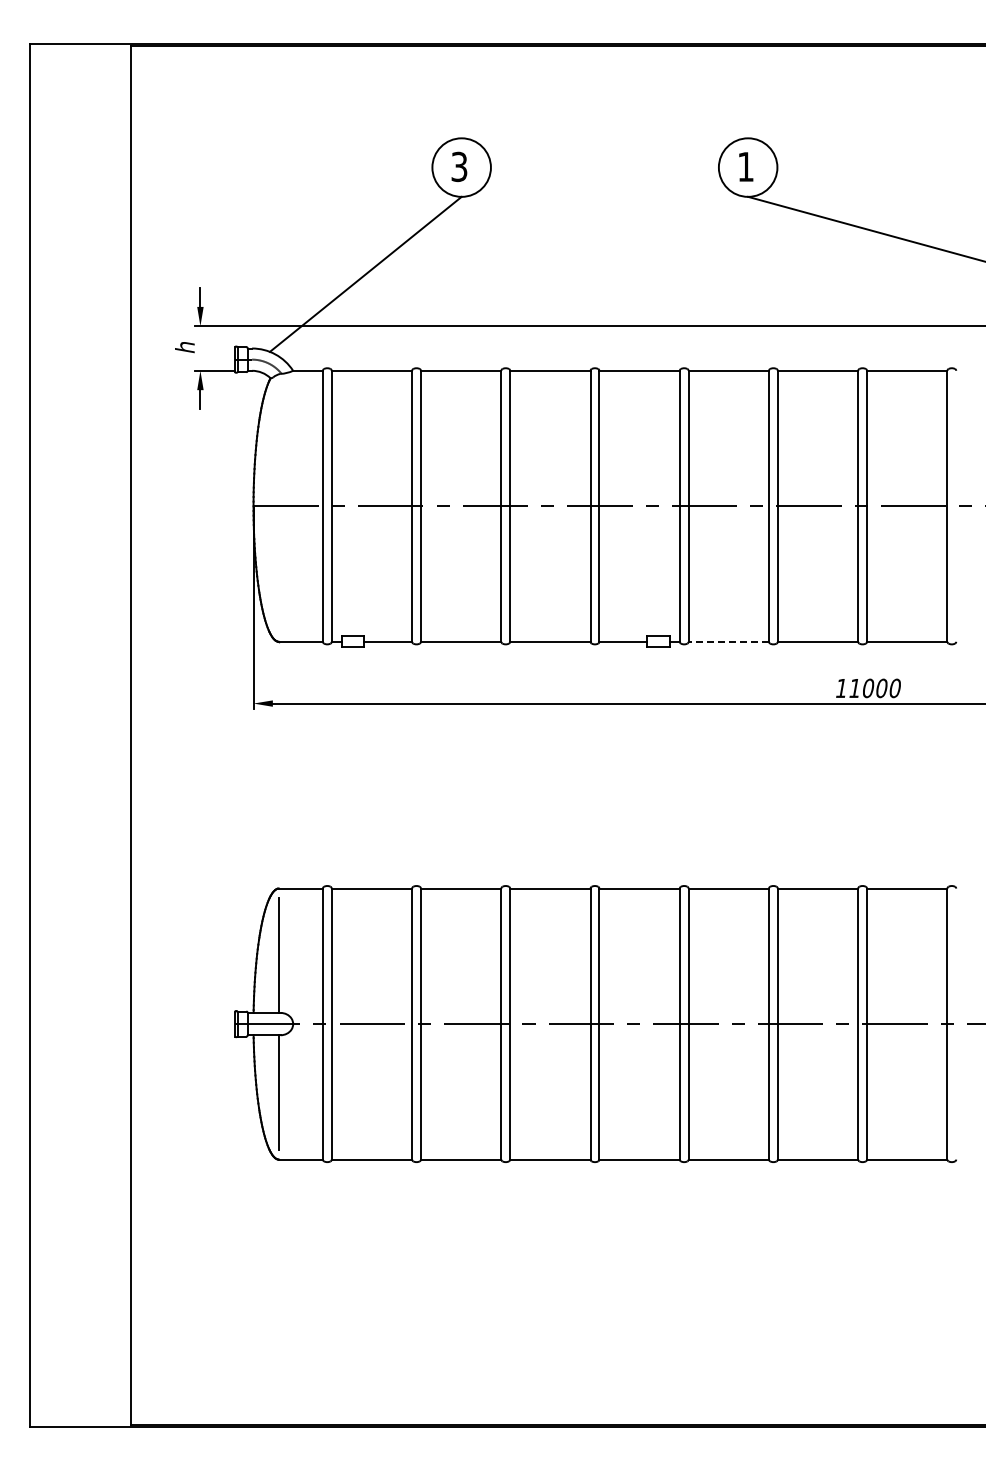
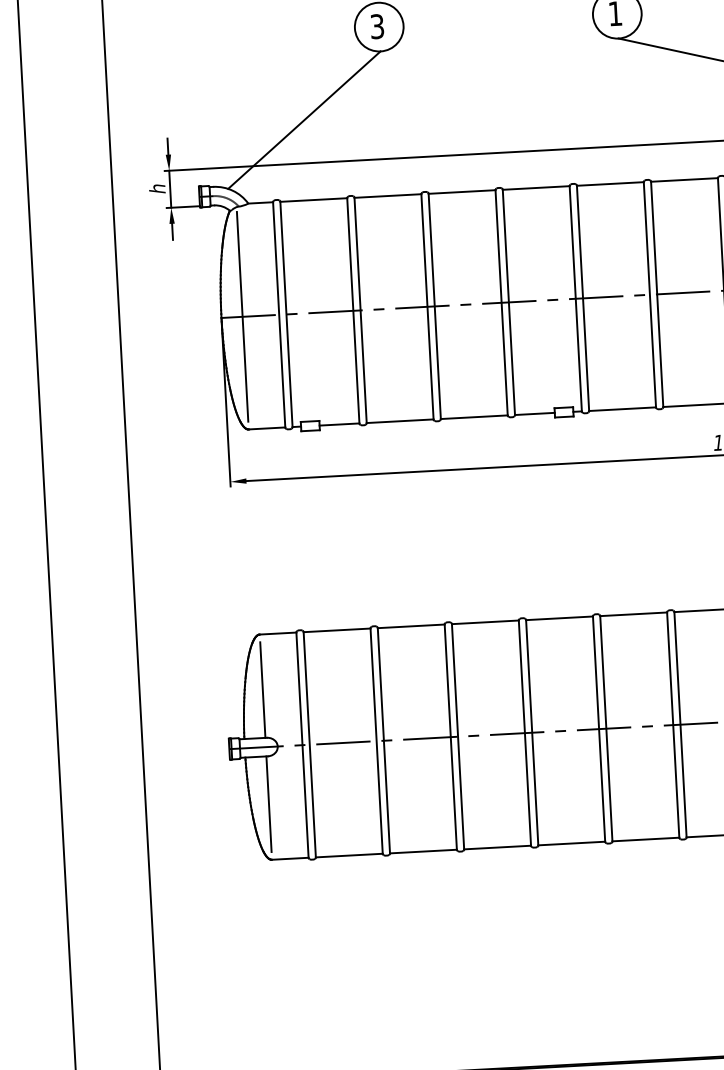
line: (200, 348) -> (170, 189), added
line: (278, 506) -> (242, 317), added
line: (728, 641) -> (622, 408), dashed -> solid

